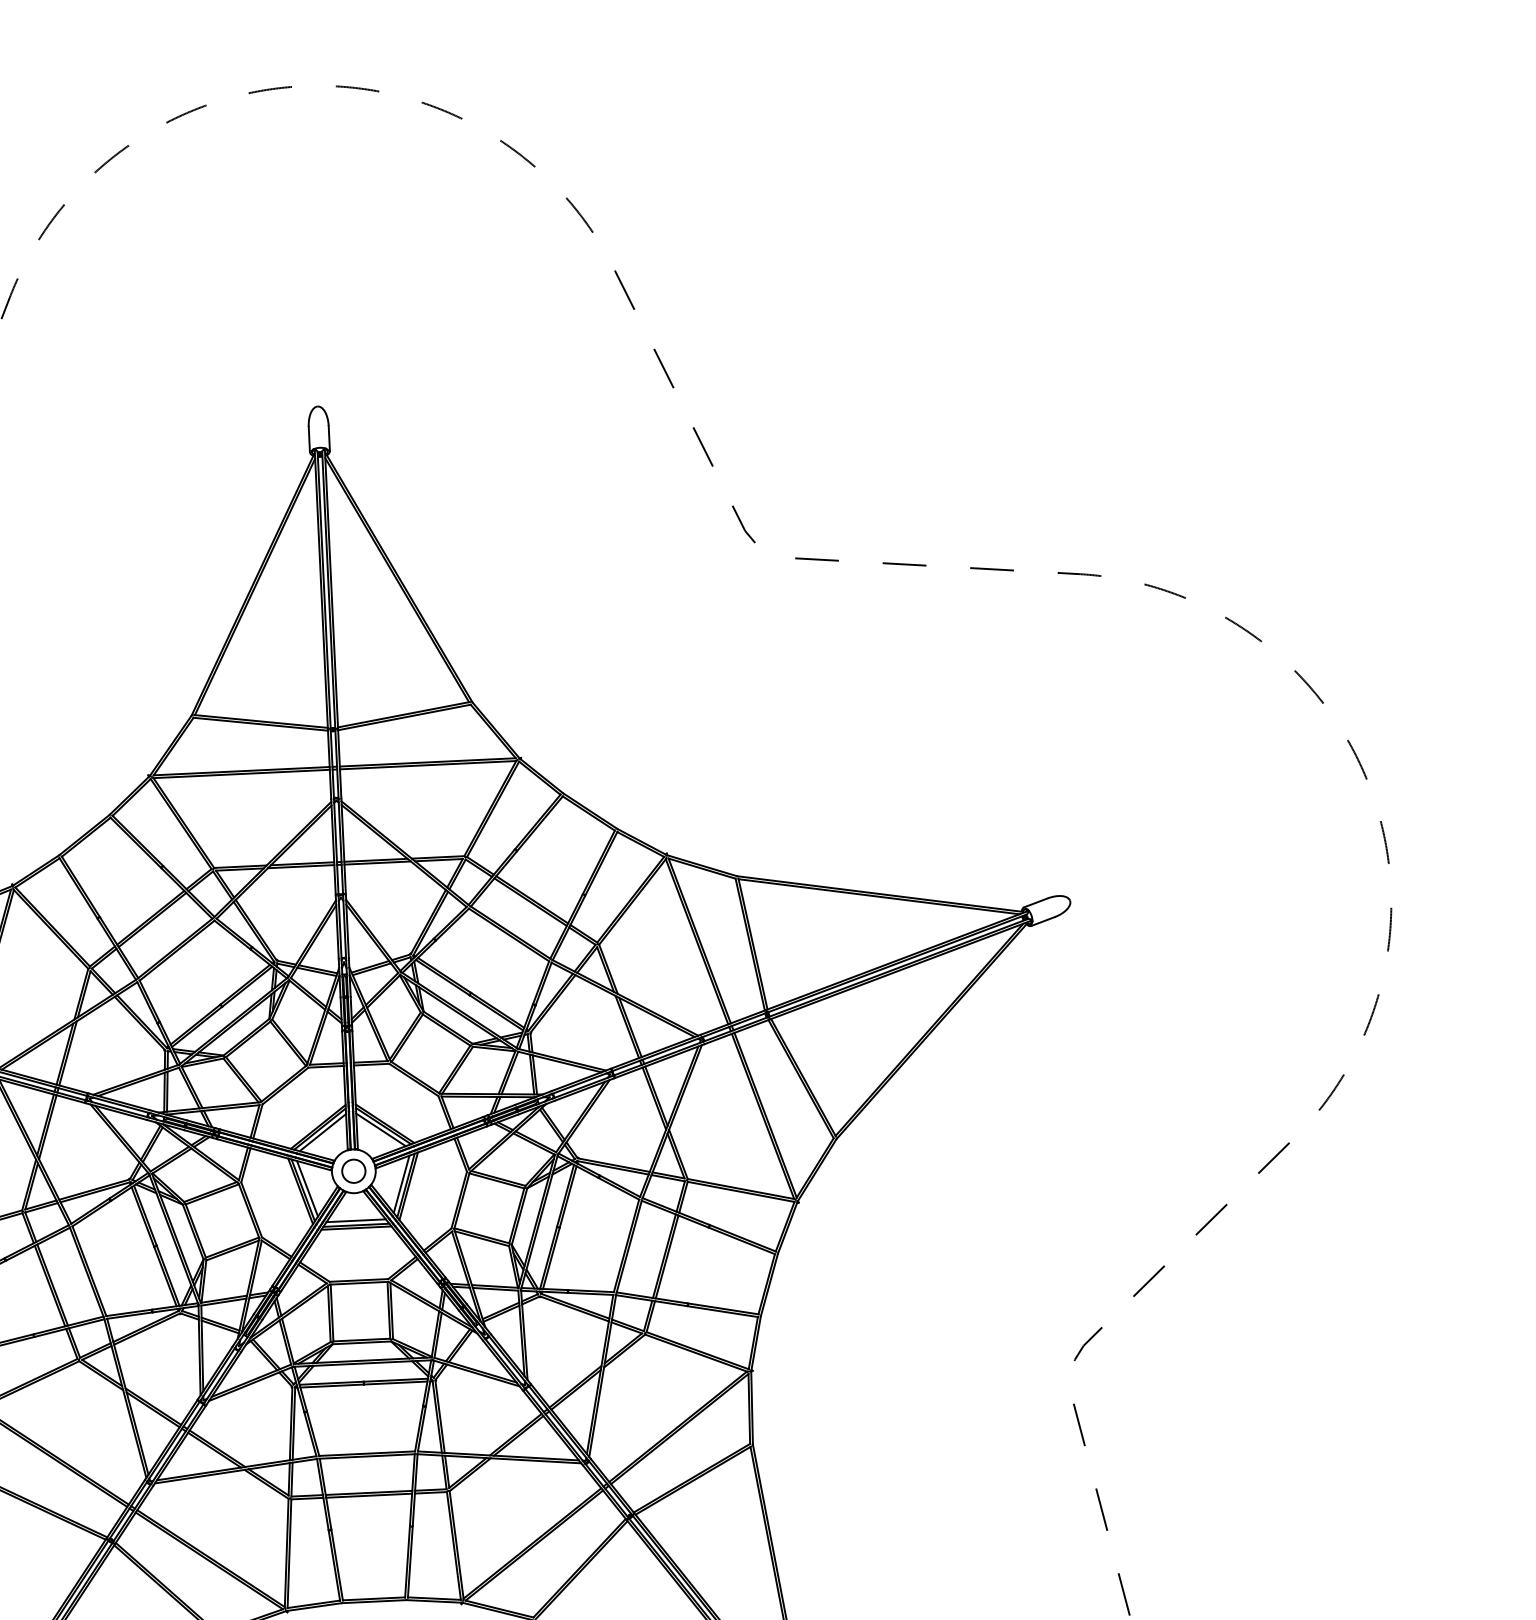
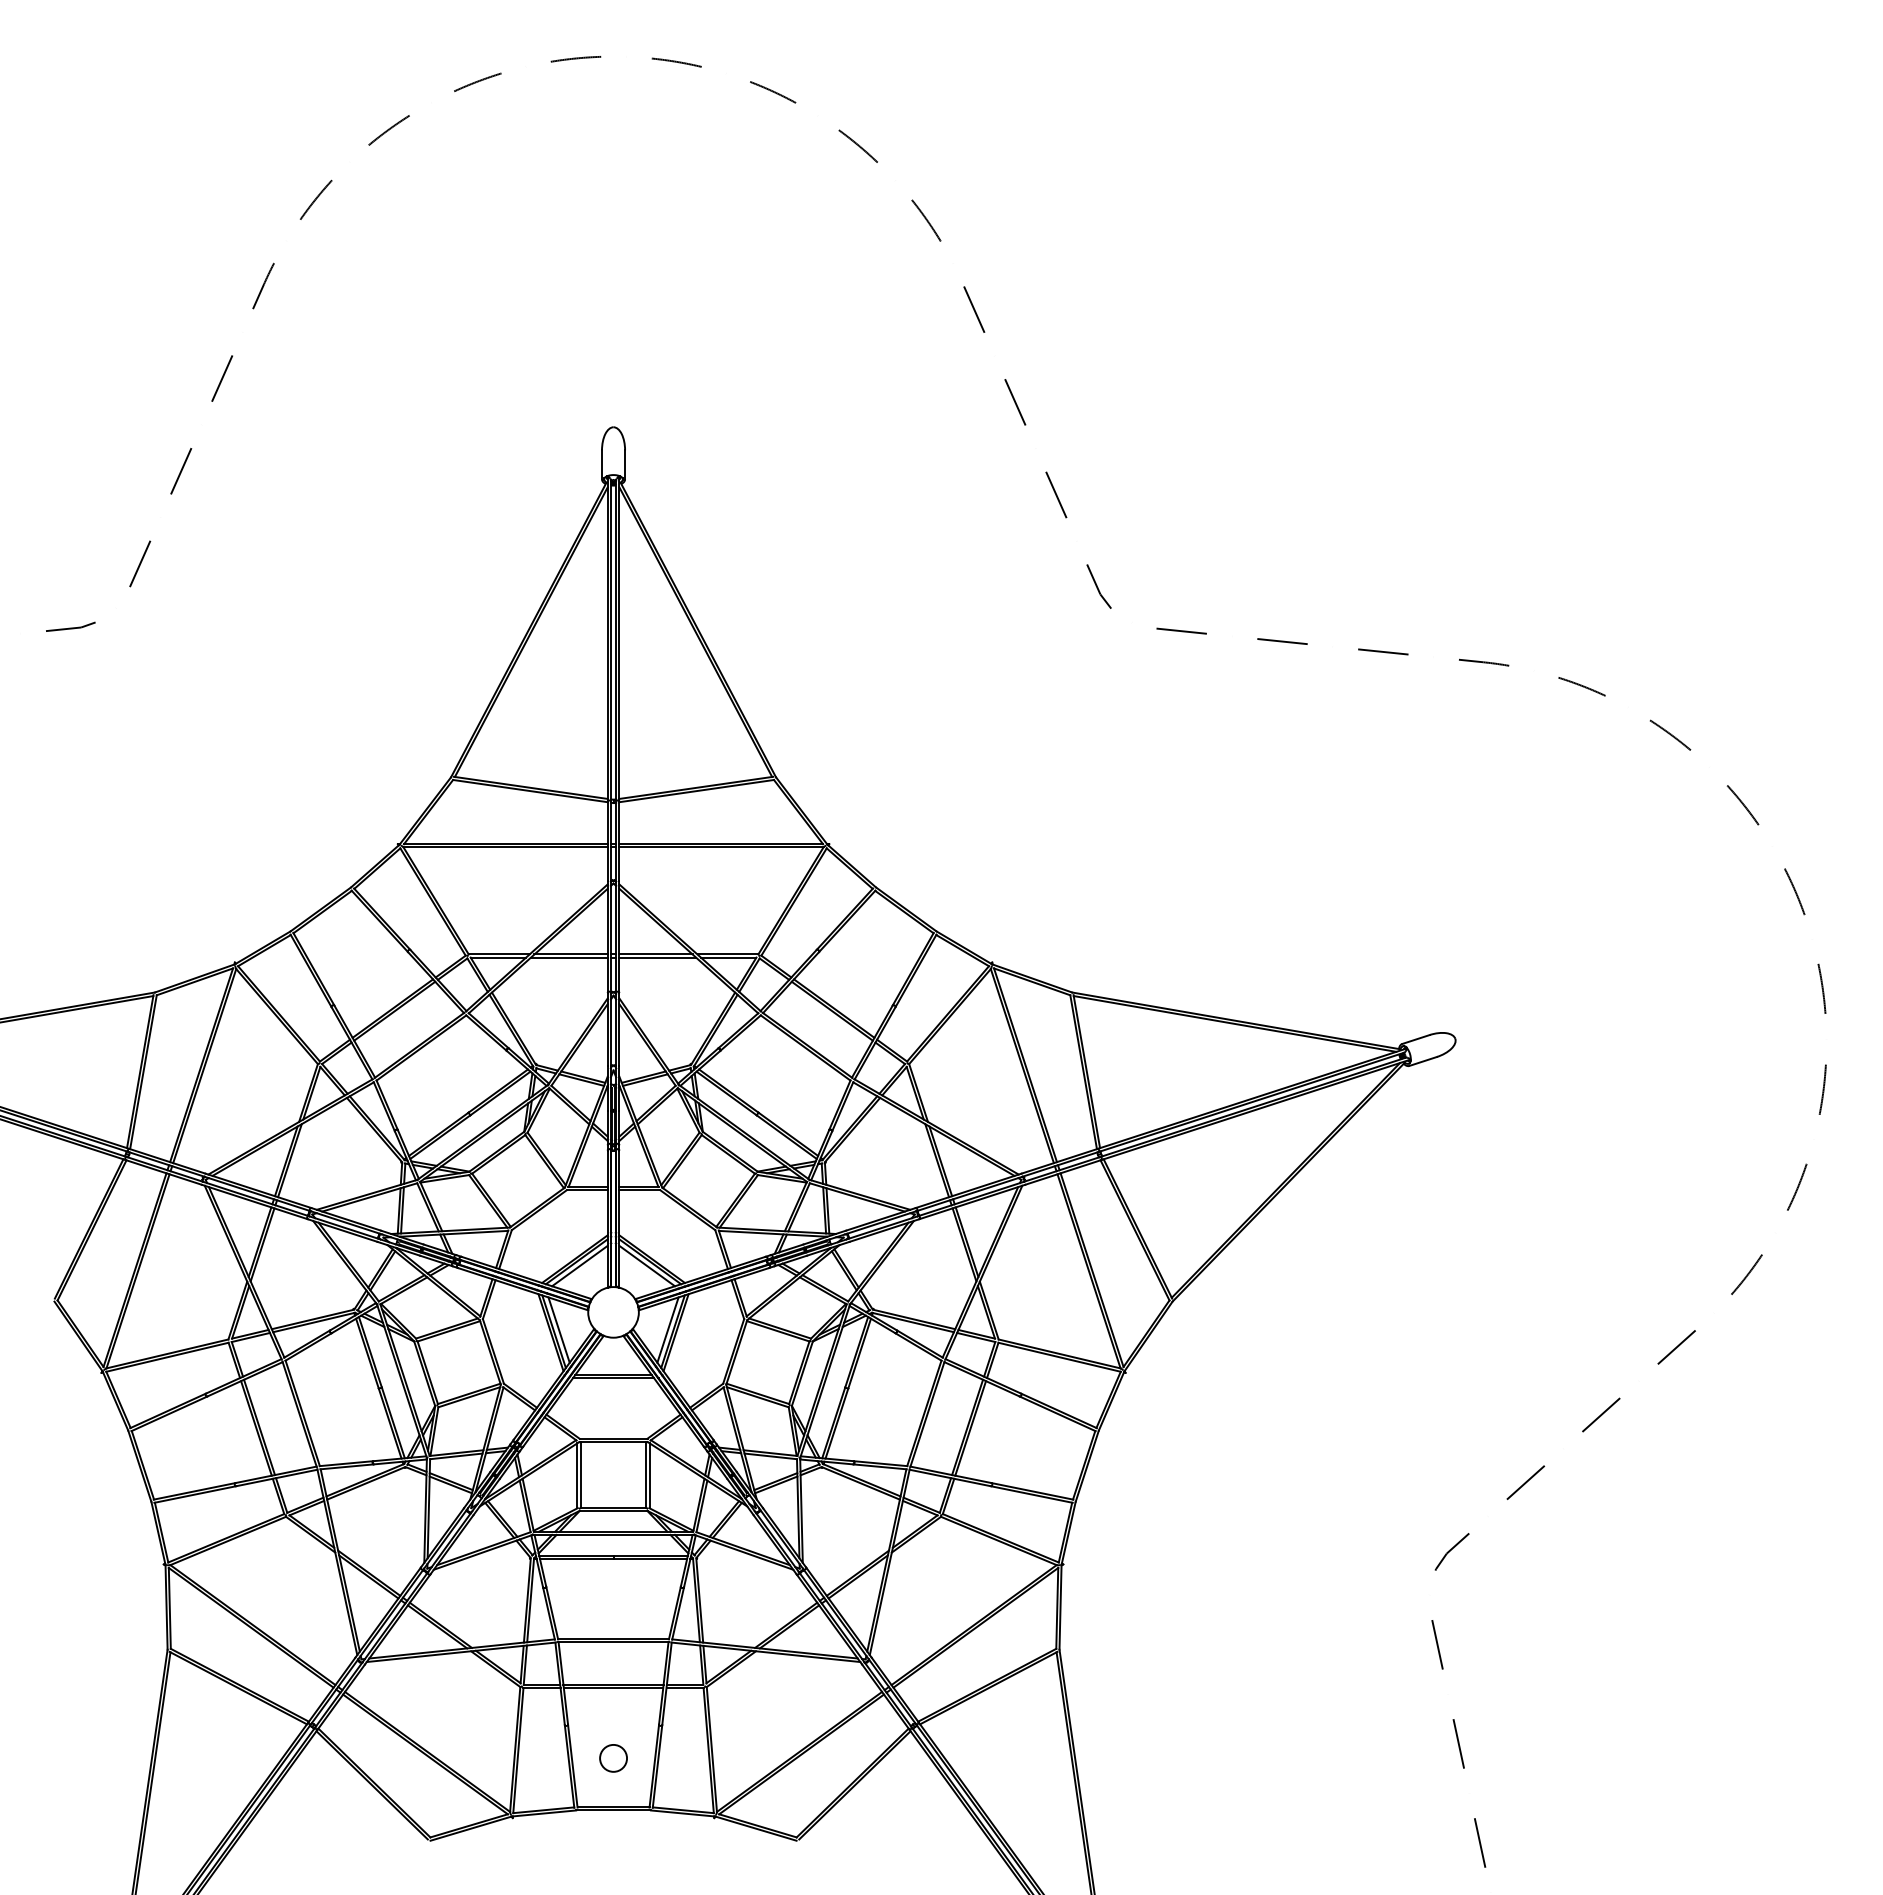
circle: (353, 1171) -> (613, 1758), moved
line: (356, 1220) -> (613, 1369), removed

